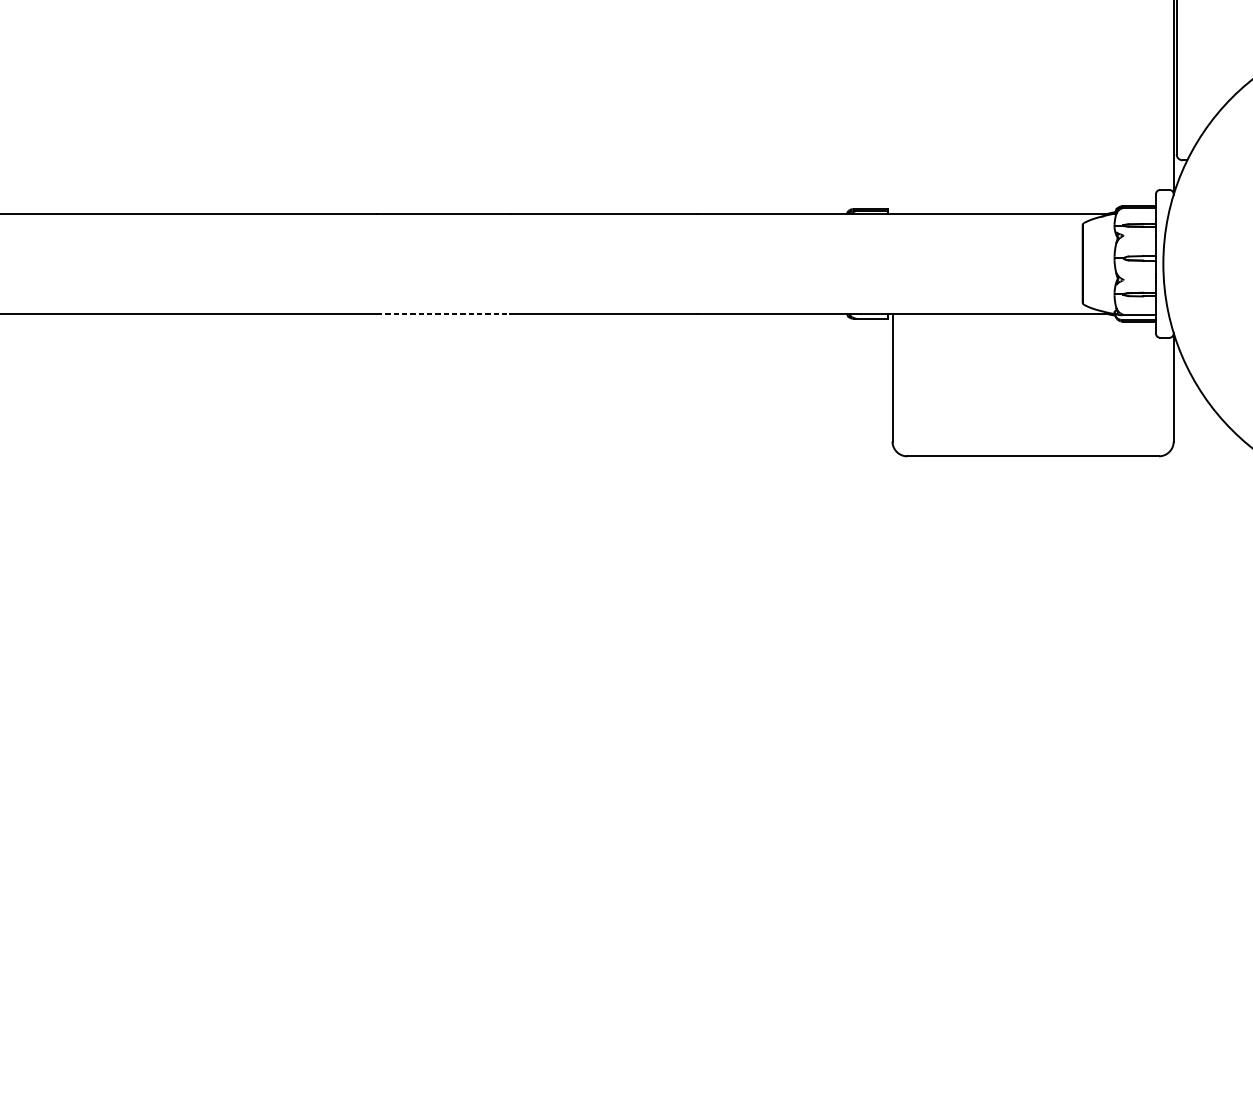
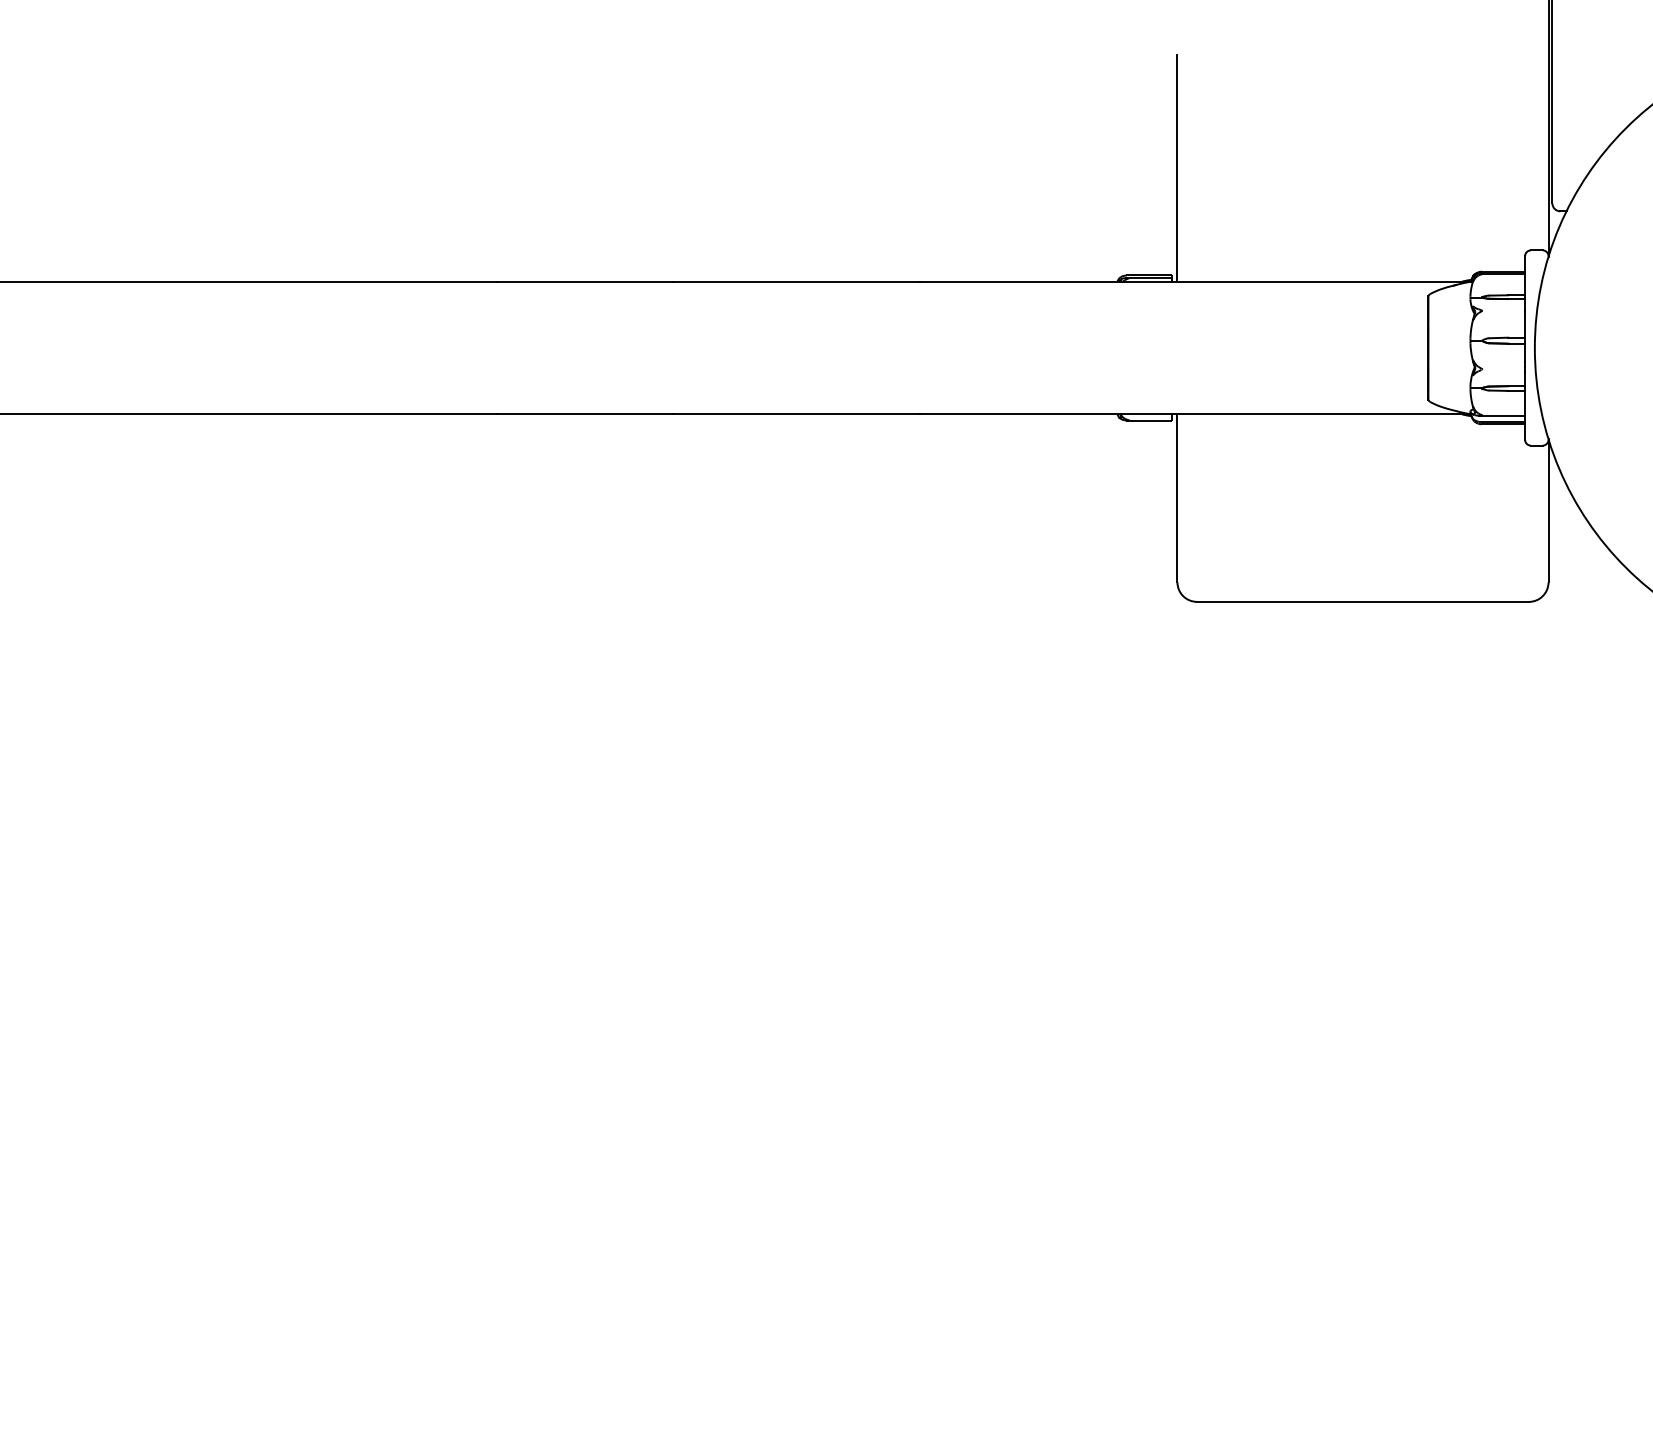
line: (892, 127) -> (1177, 168), added
line: (443, 314) -> (585, 414), dashed -> solid

